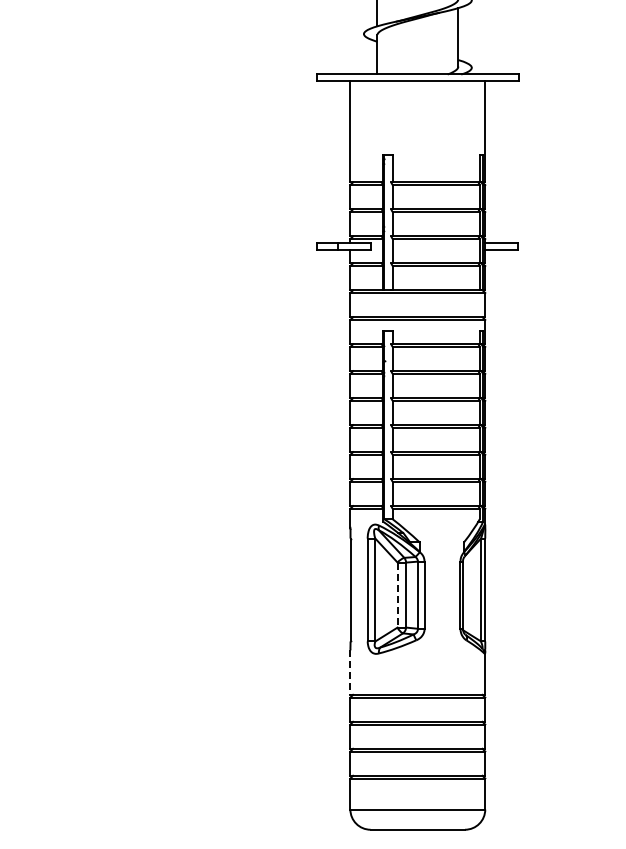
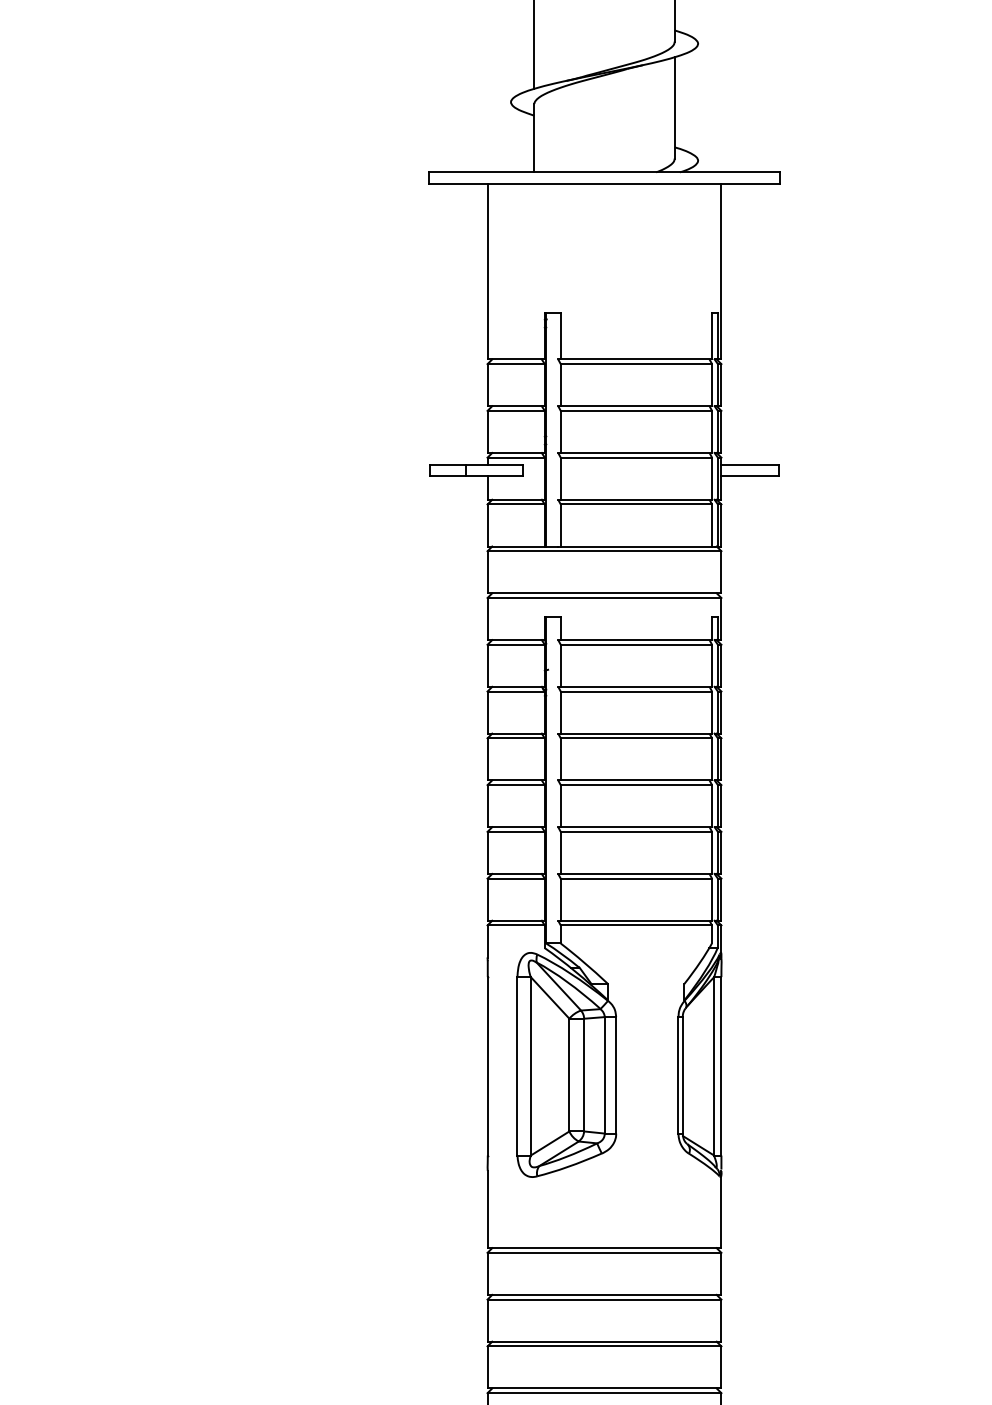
line: (397, 595) -> (569, 1075), dashed -> solid
line: (350, 673) -> (487, 1211), dashed -> solid

